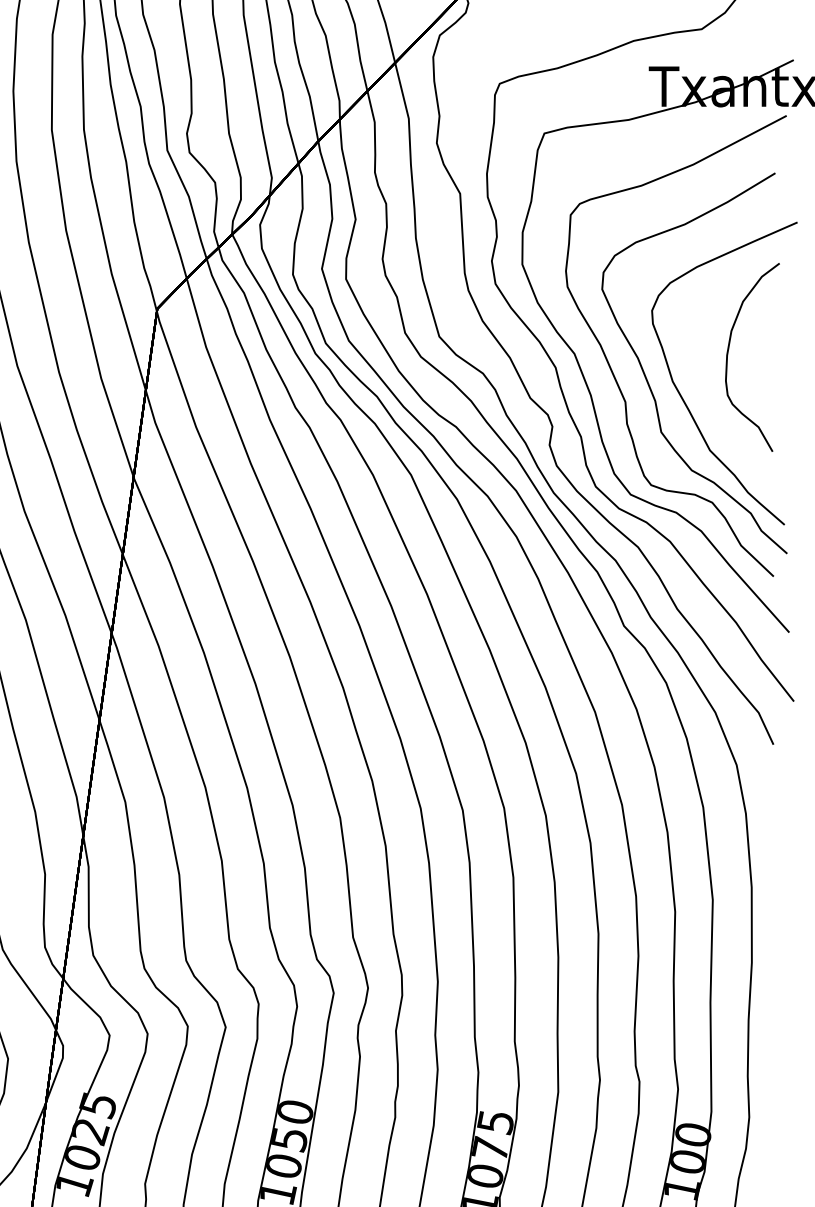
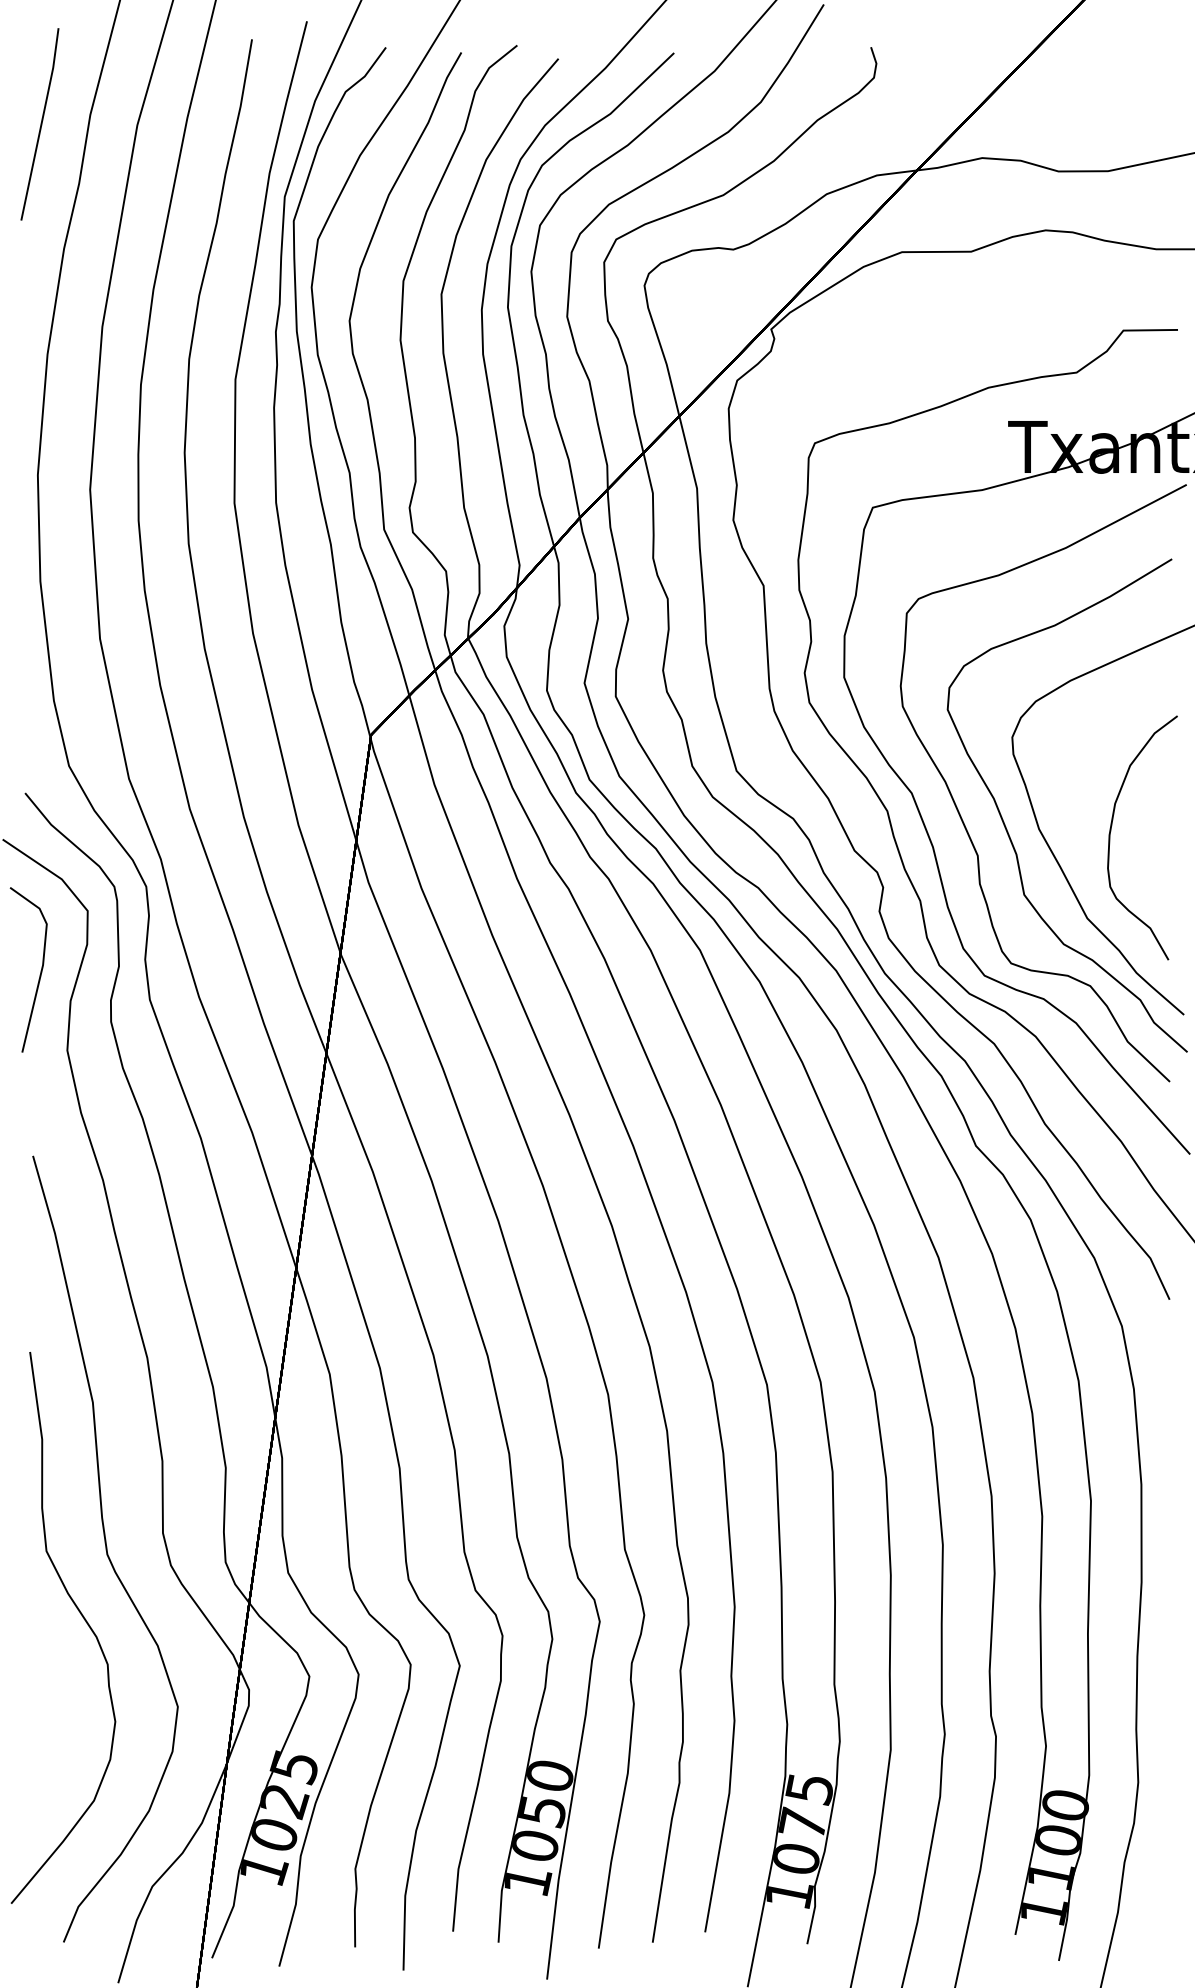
part: (728, 352) -> (1111, 831), moved

